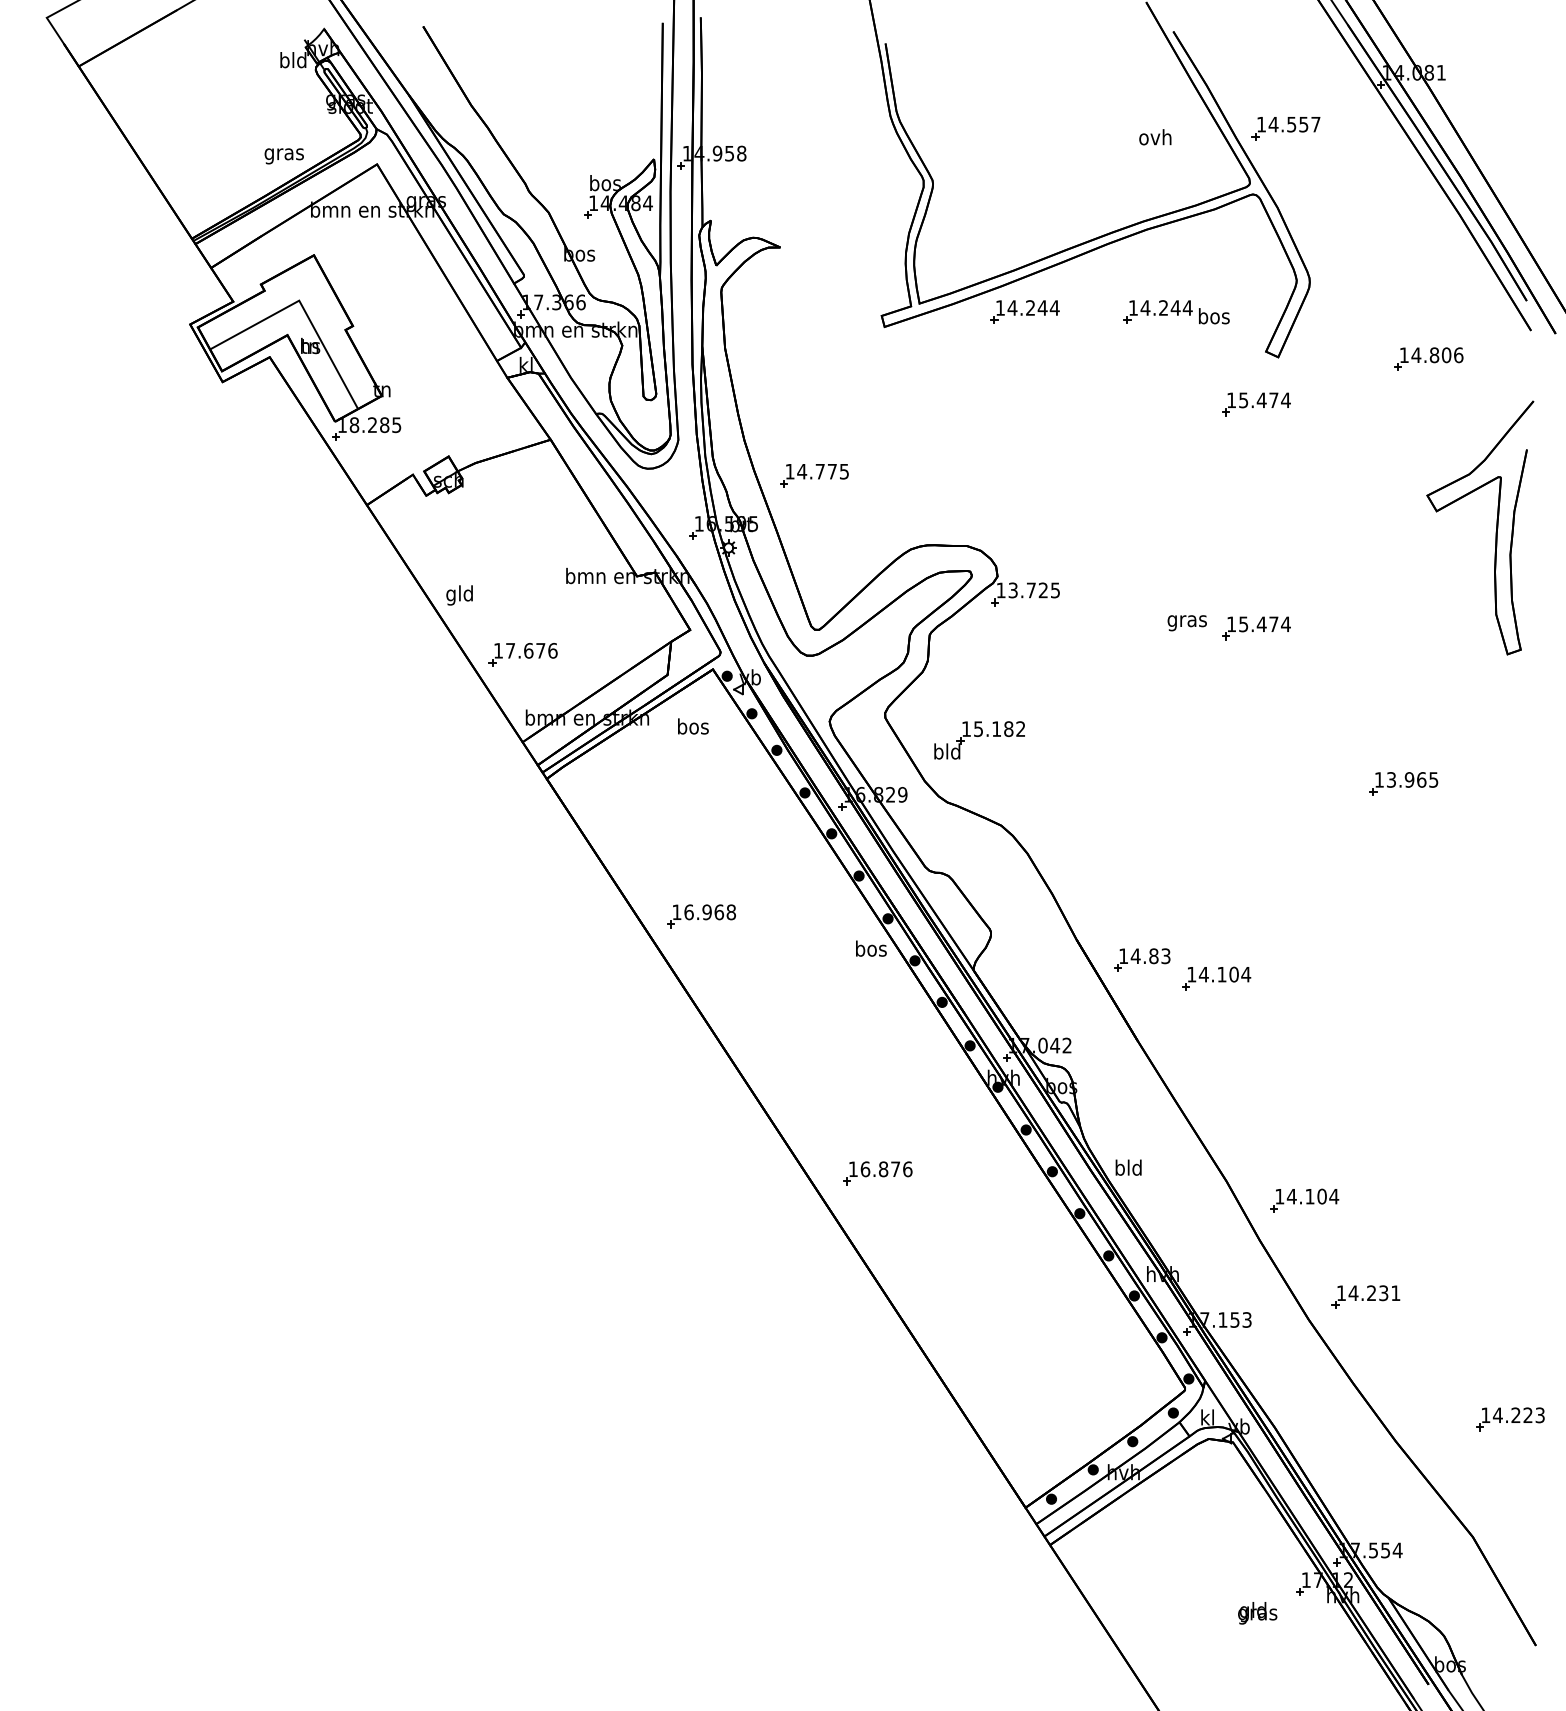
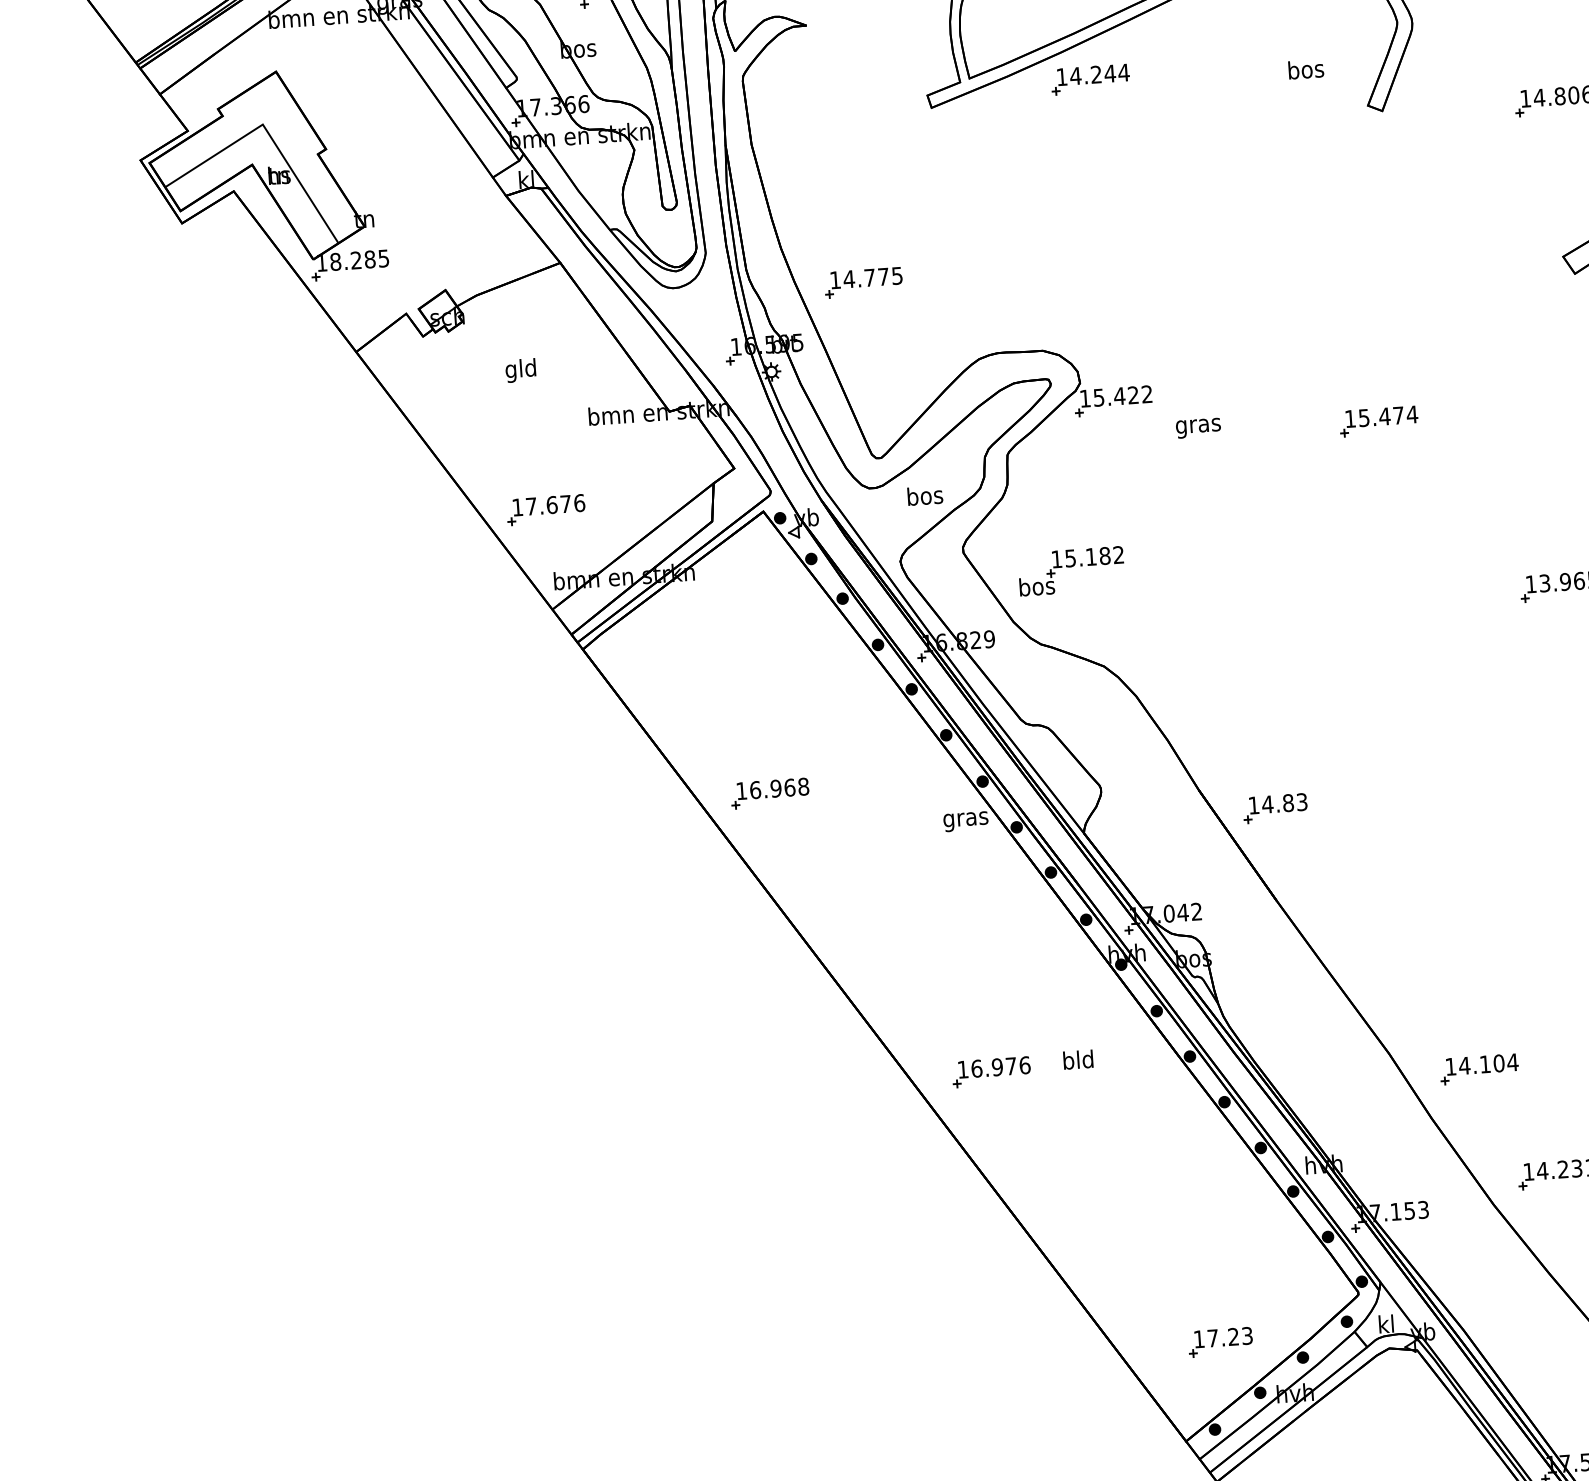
part: (1157, 311) -> (1241, 68), removed
part: (1256, 404) -> (1361, 166), removed
text: (1034, 590) -> (1123, 396), 13.725 -> 15.422
text: (459, 595) -> (520, 370), moved
text: (1186, 623) -> (1197, 428), moved
text: (693, 726) -> (925, 495), moved
text: (947, 751) -> (1037, 586), bld -> bos
text: (870, 950) -> (965, 819), bos -> gras
part: (1216, 978) -> (1361, 823), removed
text: (1128, 1167) -> (1078, 1059), moved
text: (883, 1169) -> (997, 1067), 16.876 -> 16.976
part: (1061, 1423) -> (1220, 1342), added

